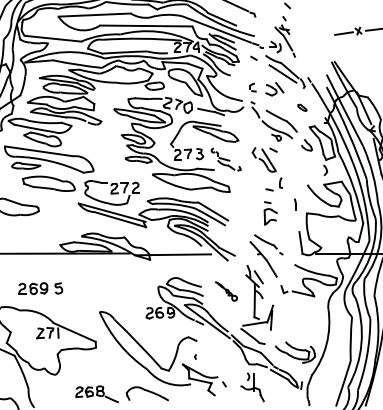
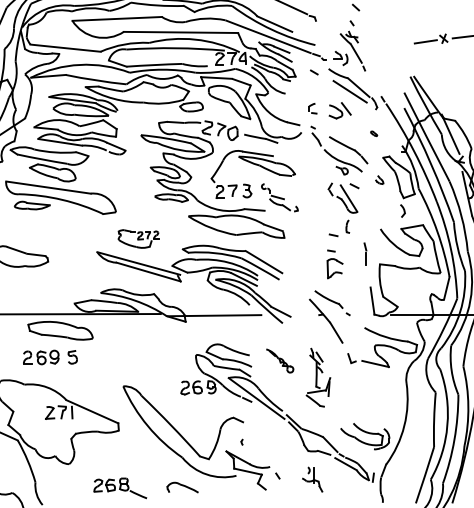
part: (301, 107) -> (373, 133), size x0.6
part: (306, 144) -> (379, 179), size x0.6
part: (264, 159) -> (343, 197), moved
part: (48, 183) -> (60, 330), moved
part: (111, 192) -> (138, 238), size x0.6
part: (295, 204) -> (365, 253), size x1.6
part: (257, 304) -> (318, 377), size x0.6
part: (252, 387) -> (312, 479), size x0.7
part: (147, 393) -> (182, 487), size x0.6

